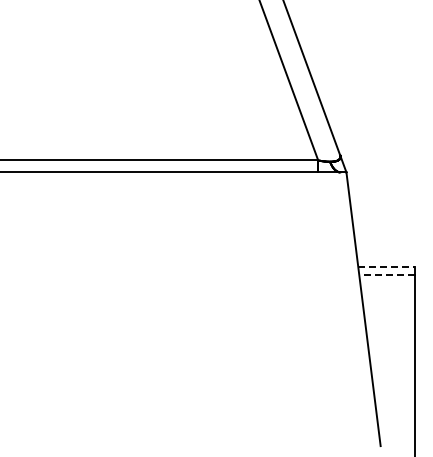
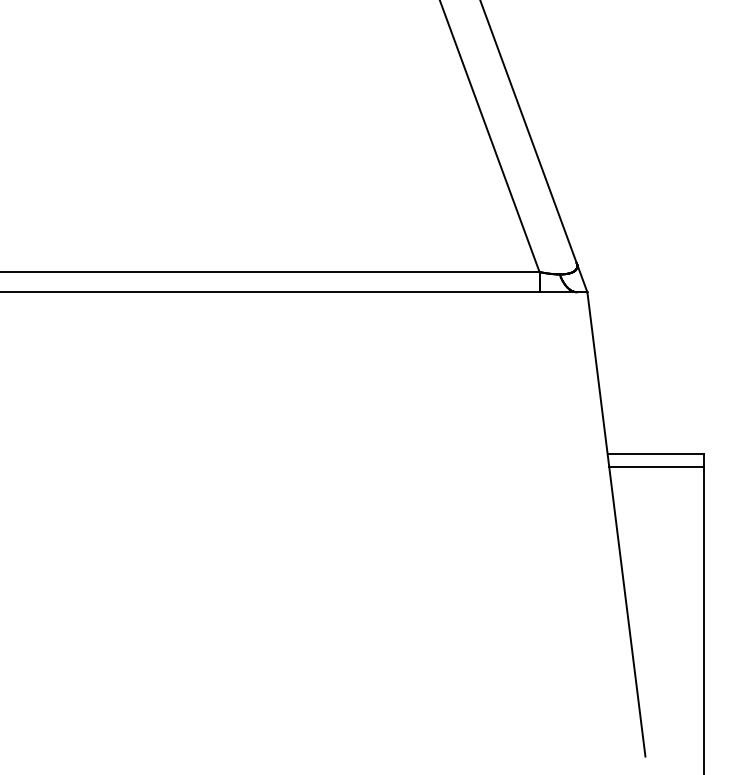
line: (387, 267) -> (657, 453), dashed -> solid
line: (387, 275) -> (657, 467), dashed -> solid

